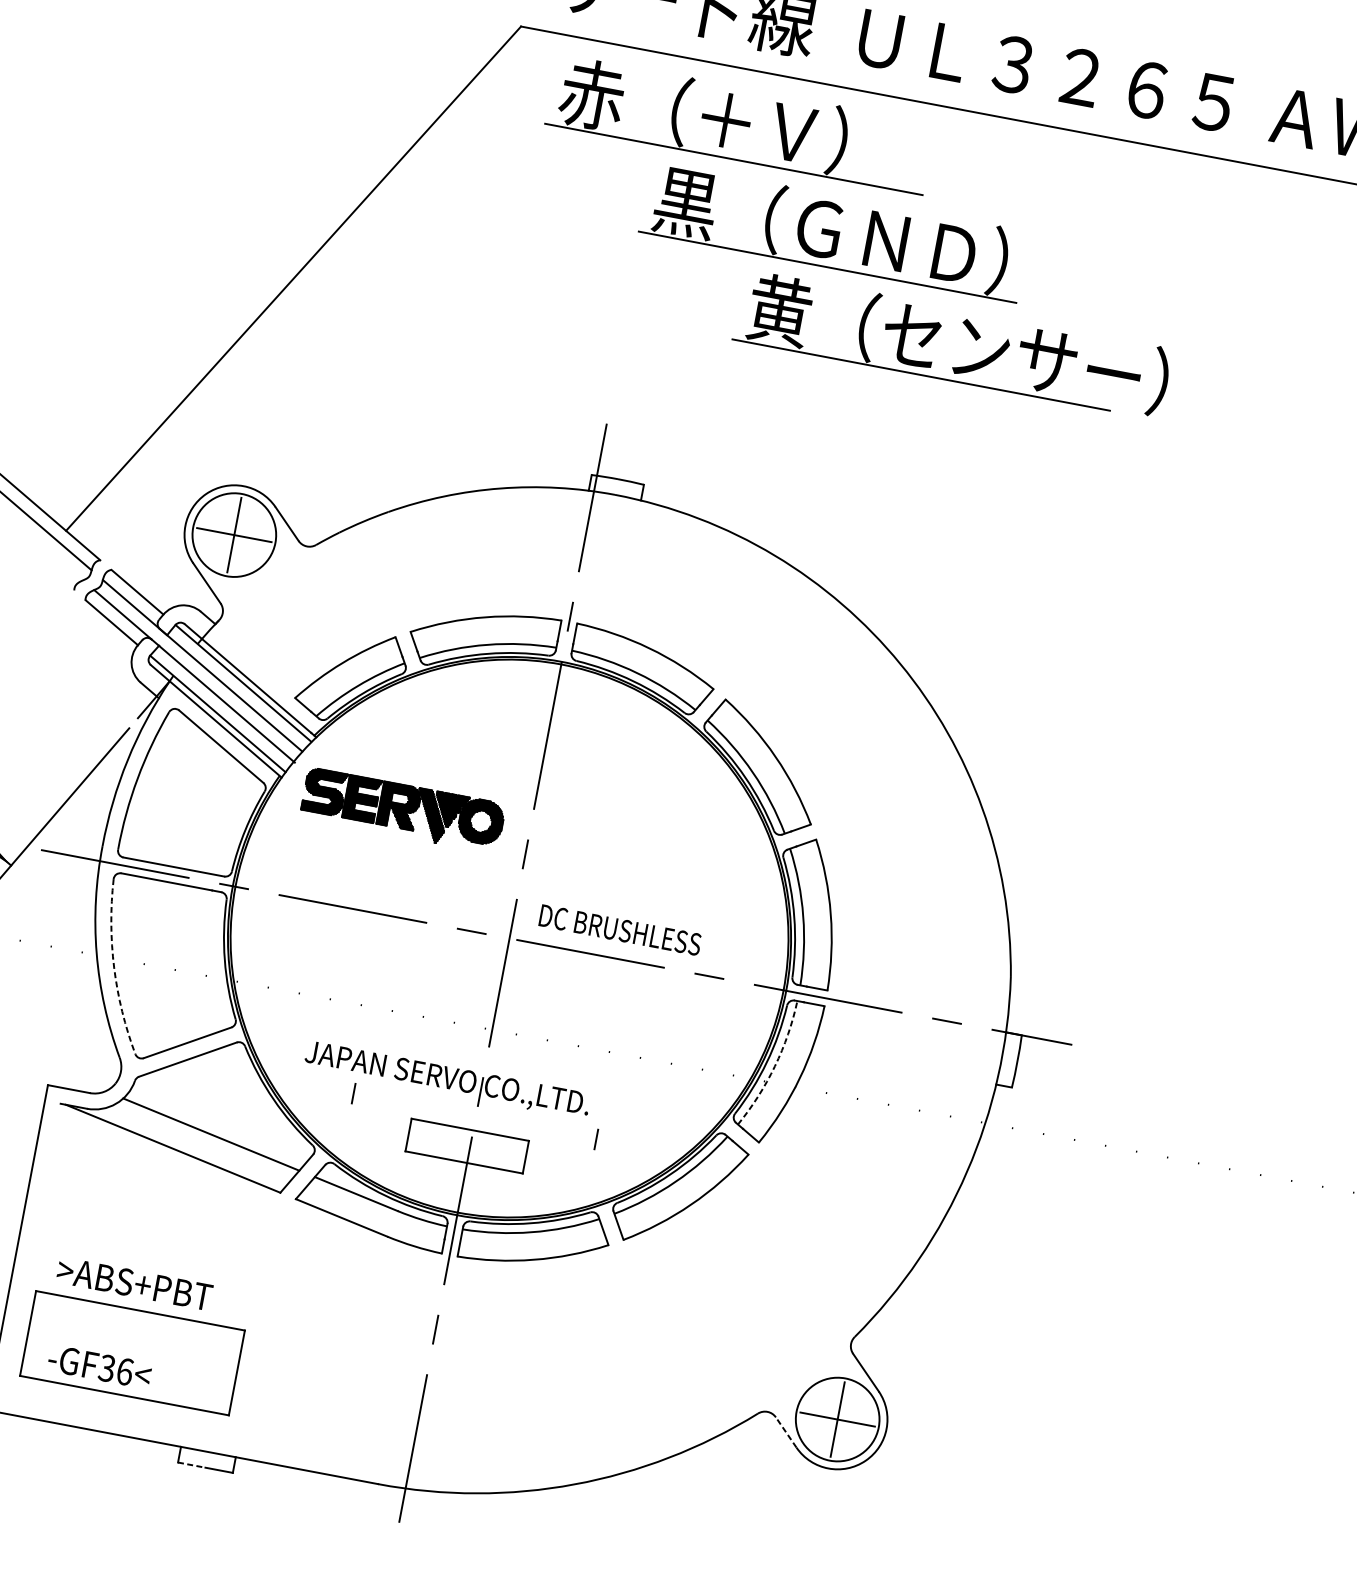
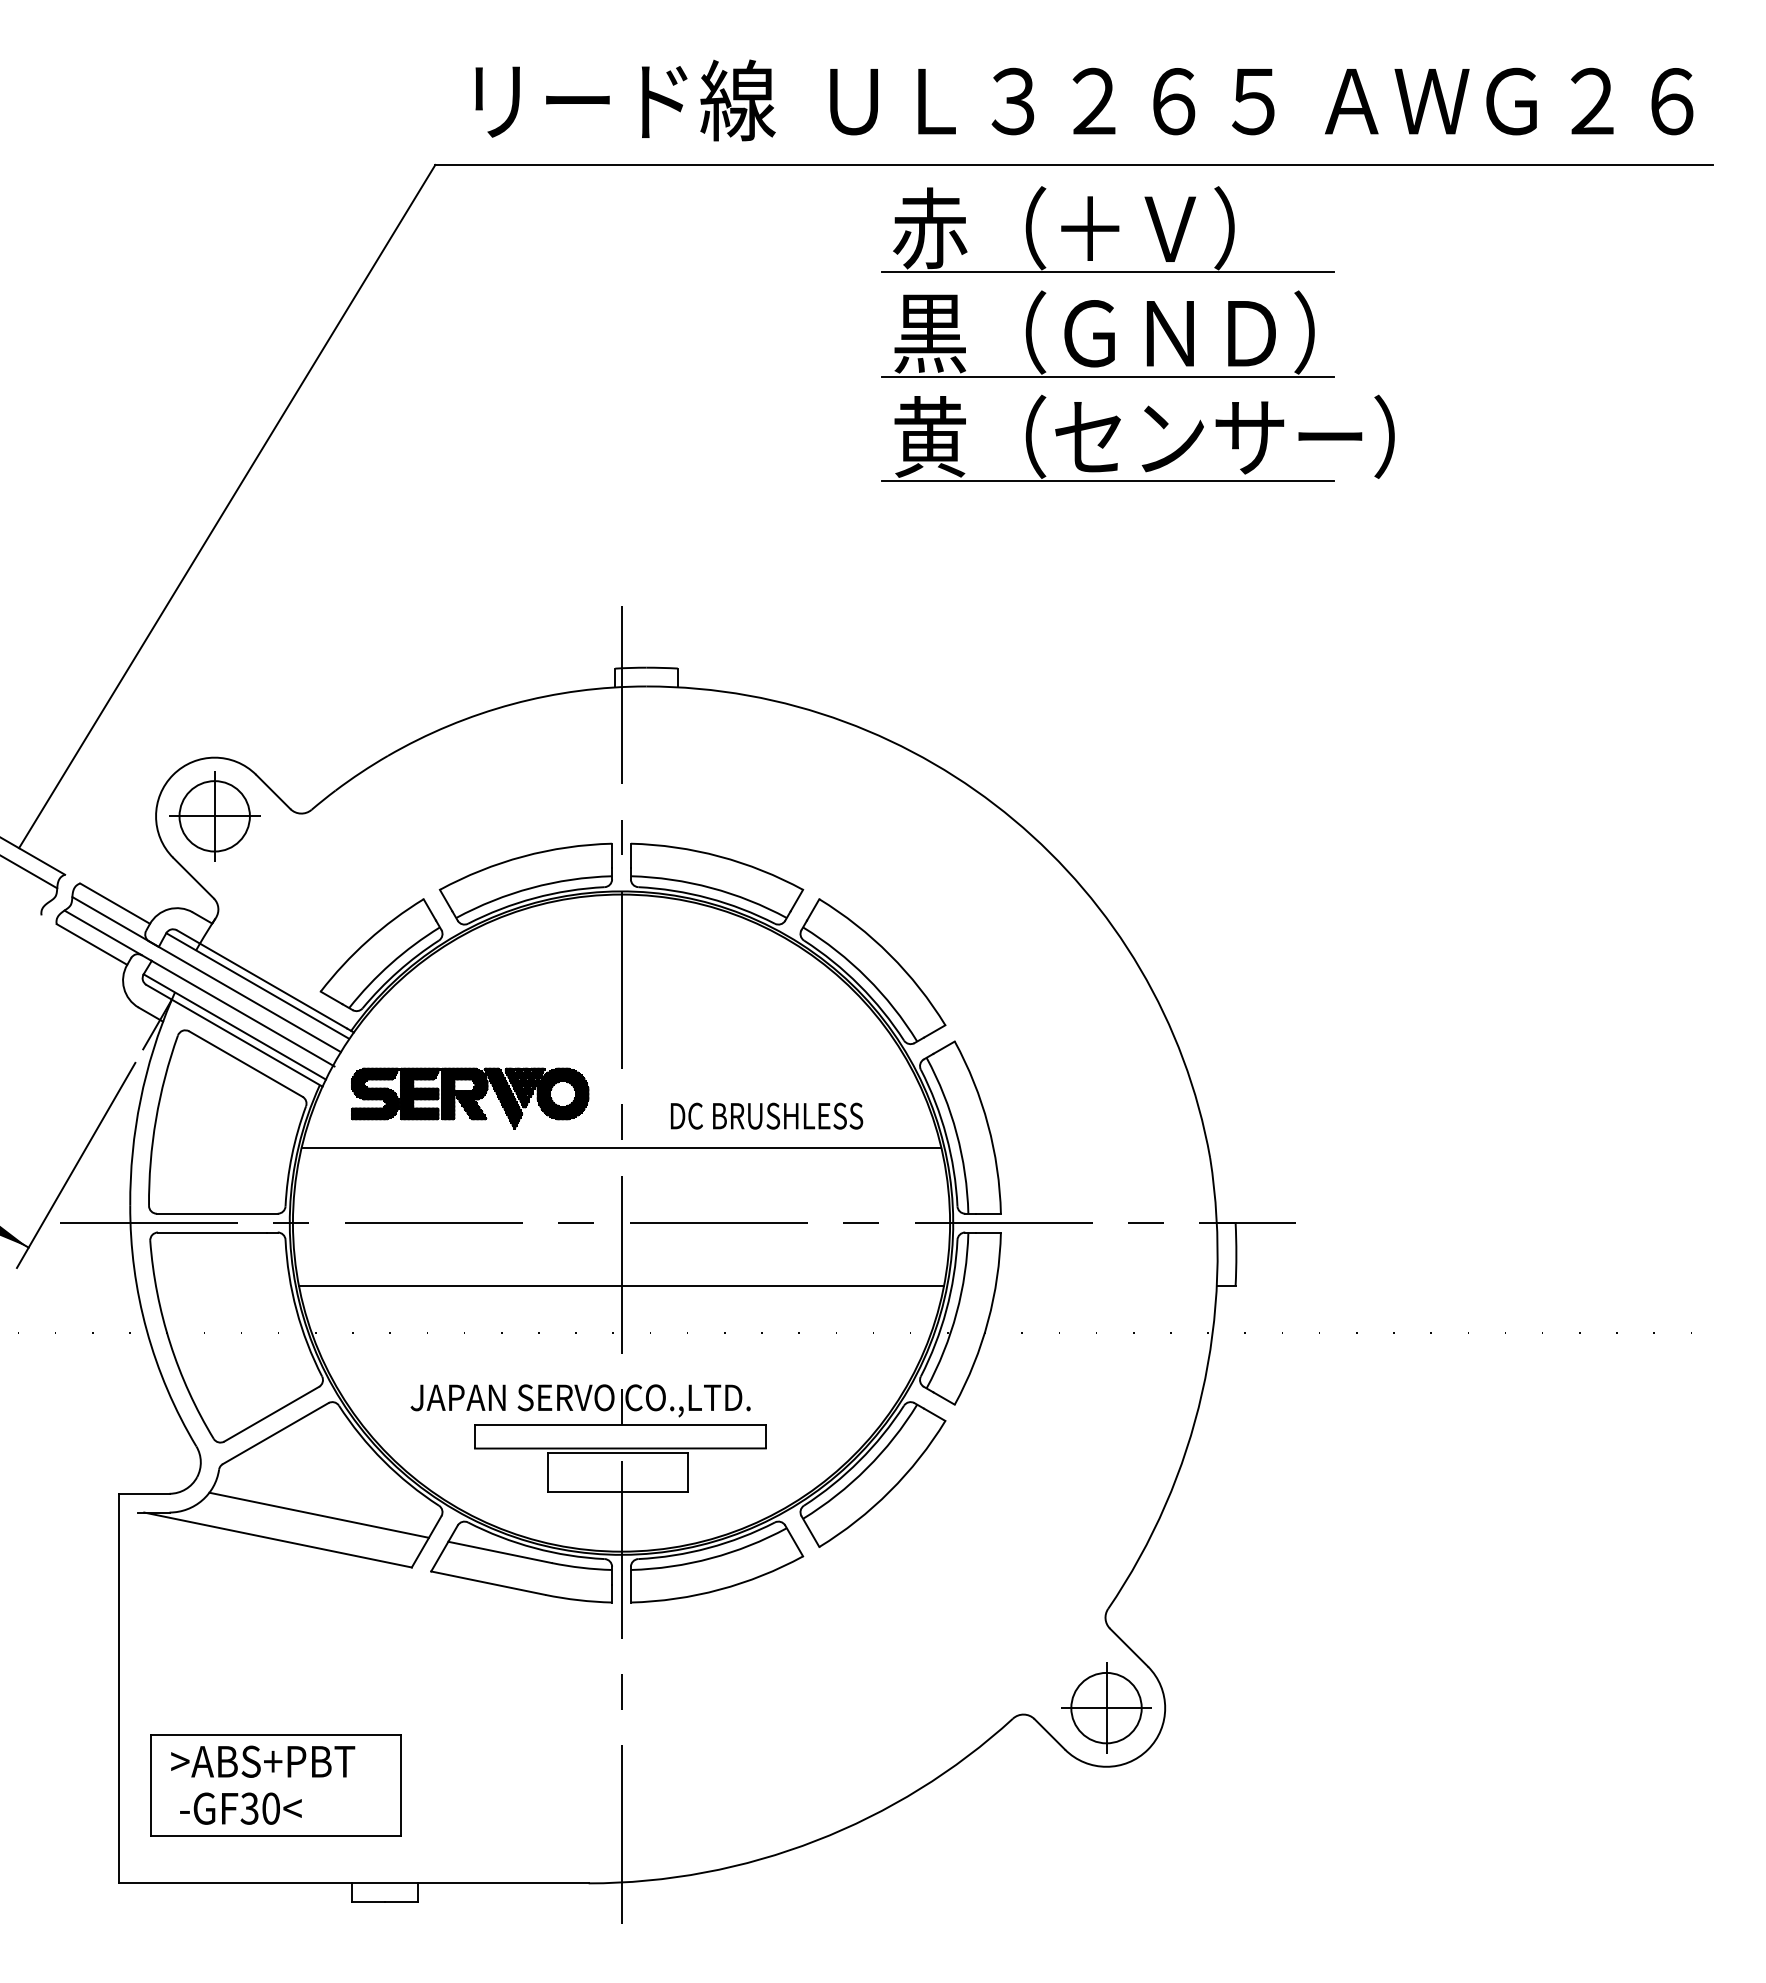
part: (740, 123) -> (1107, 229), moved
part: (834, 231) -> (1107, 333), moved
part: (937, 331) -> (1117, 426), moved
circle: (234, 535) -> (214, 816), size x0.71
line: (521, 876) -> (621, 1148), added
text: (620, 929) -> (767, 1115), moved
arc: (114, 967) -> (170, 1343), dashed -> solid
line: (499, 990) -> (621, 1285), added
arc: (774, 1065) -> (956, 1312), dashed -> solid
line: (476, 1107) -> (620, 1425), added
line: (473, 1126) -> (620, 1448), added
text: (135, 1283) -> (263, 1761), moved
text: (125, 1371) -> (271, 1808), -GF36< -> -GF30<
circle: (837, 1419) -> (1106, 1707), size x0.71
line: (785, 1432) -> (1049, 1734), dashed -> solid
line: (192, 1465) -> (369, 1902), dashed -> solid

